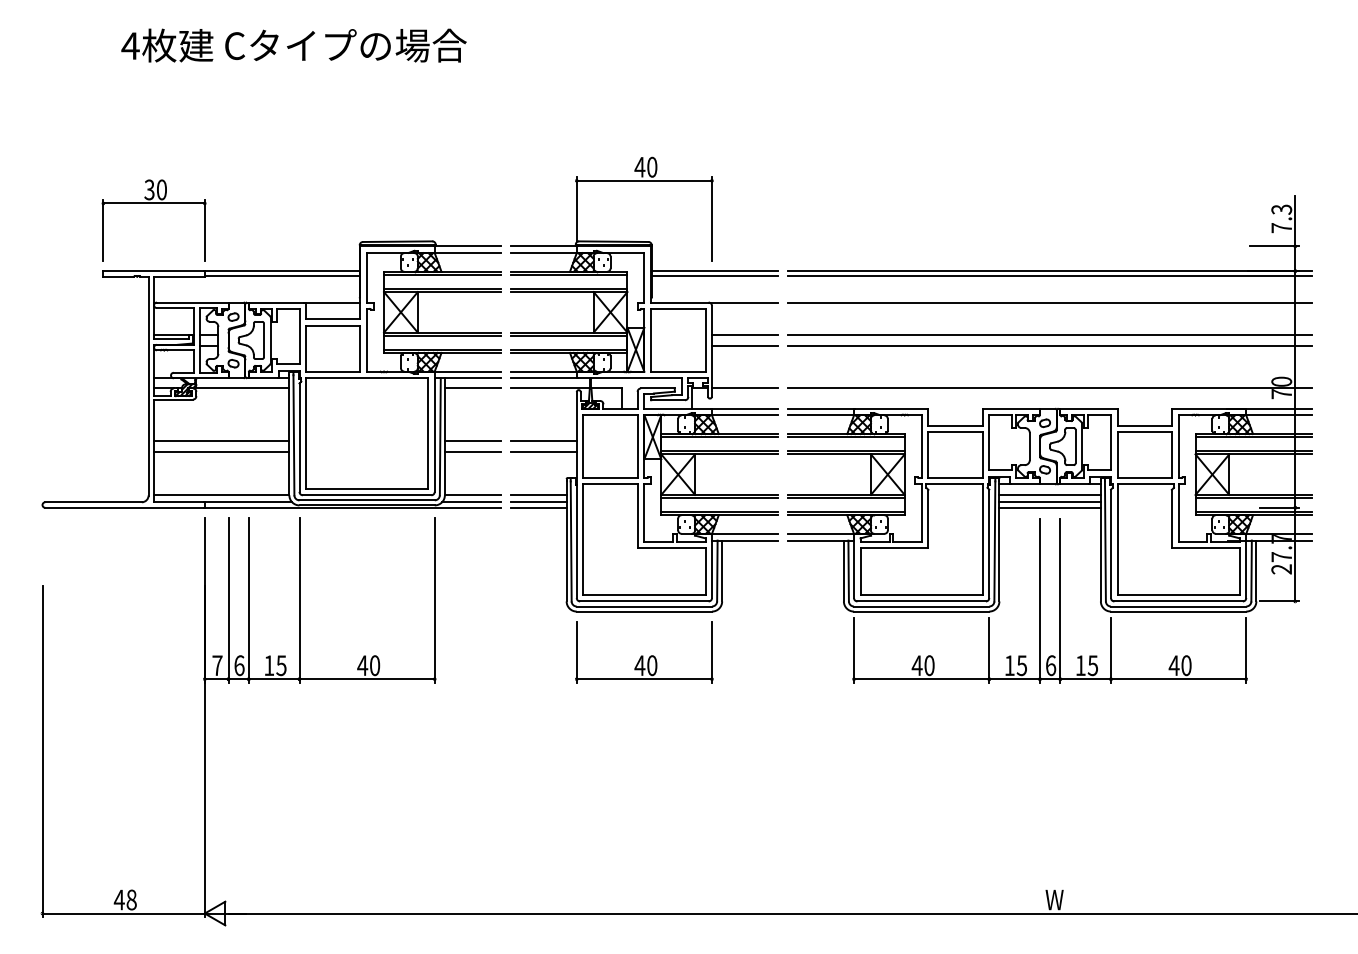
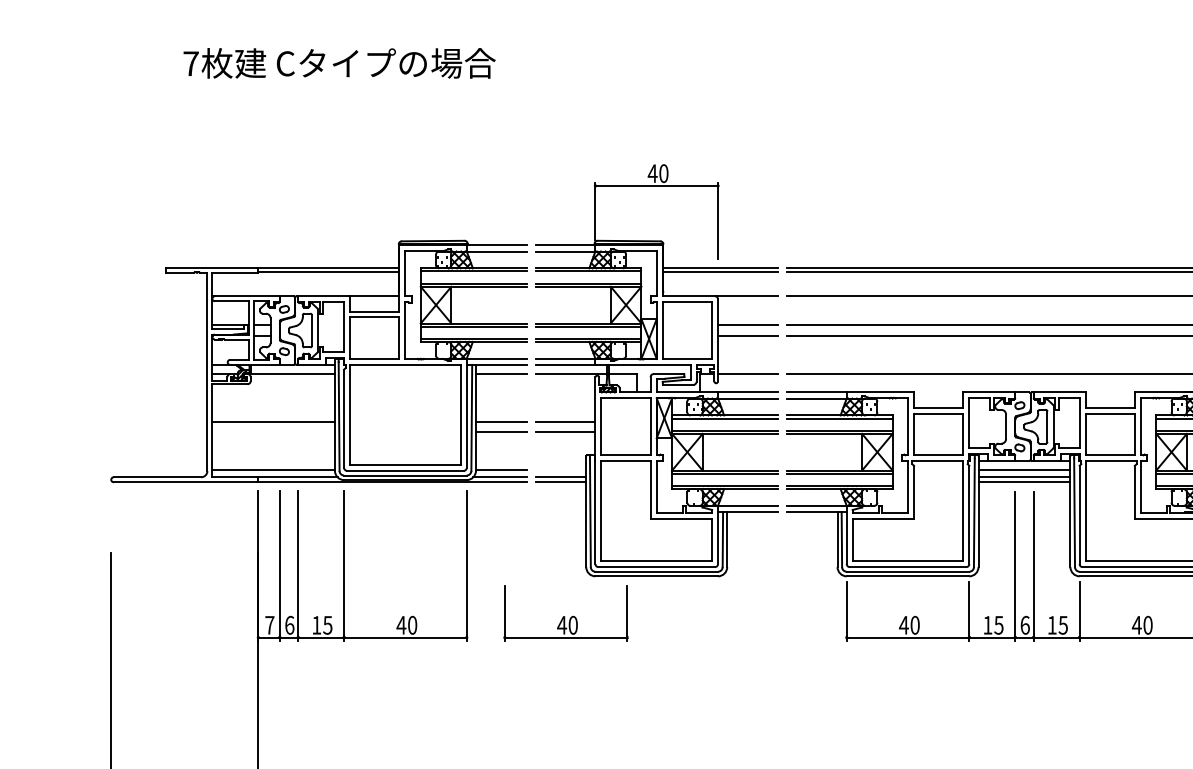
text: (130, 45) -> (191, 63), 4 -> 7
part: (153, 203) -> (211, 206), removed
line: (221, 452) -> (273, 432), removed
line: (538, 494) -> (560, 470), removed
part: (644, 652) -> (566, 613), moved

